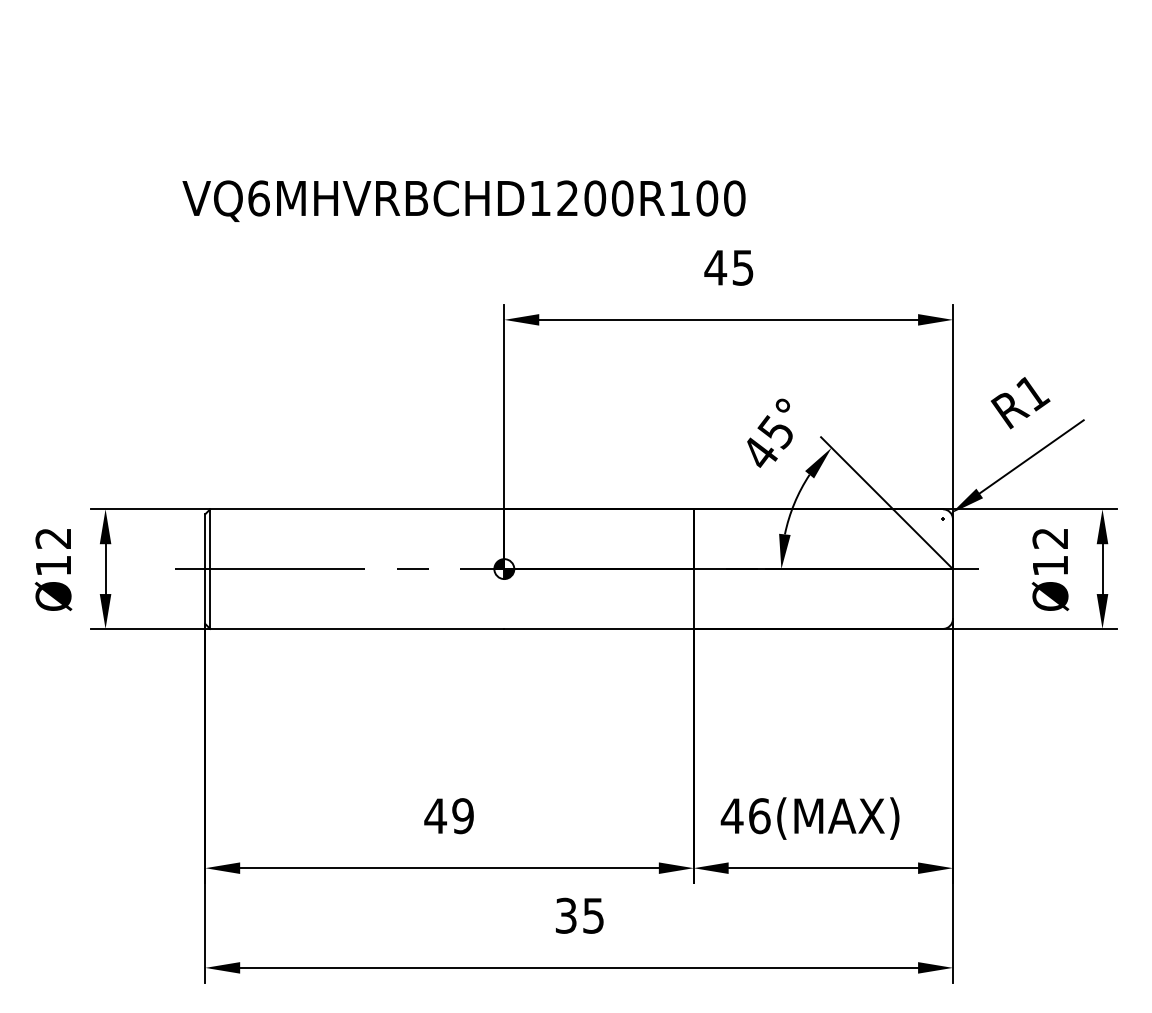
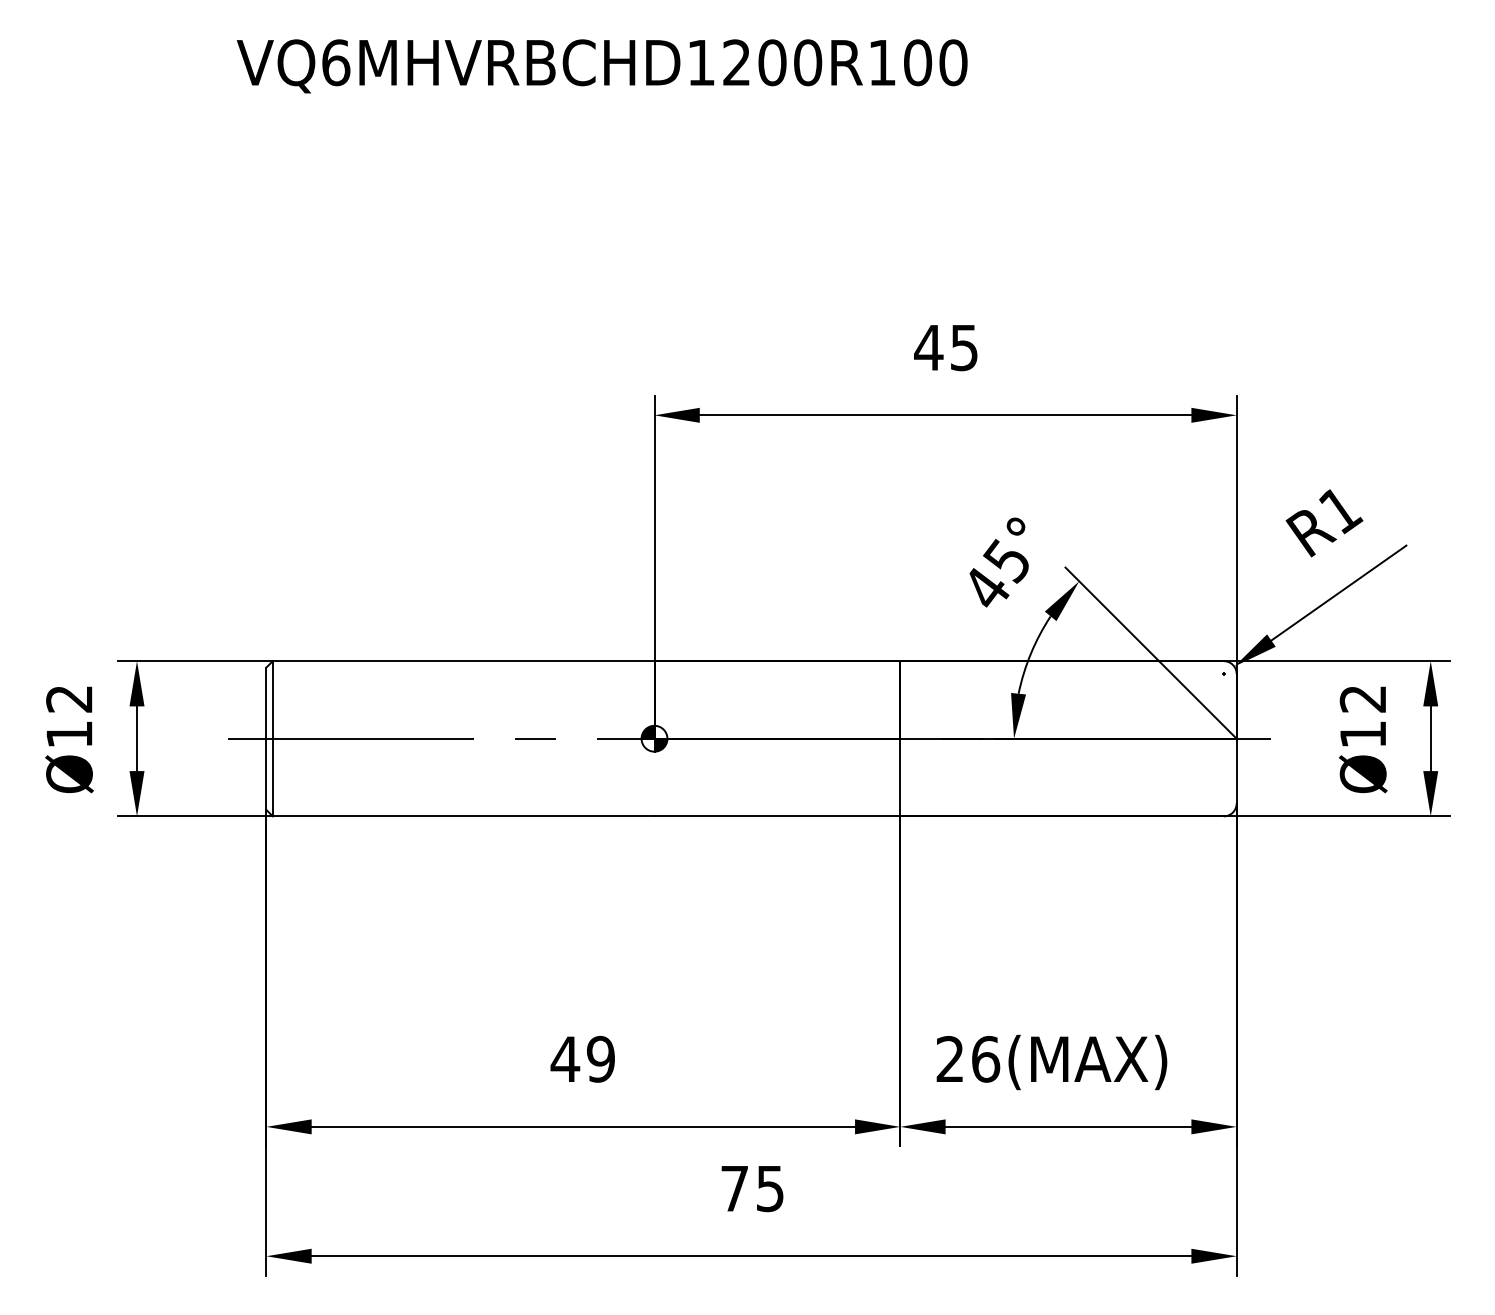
text: (463, 201) -> (601, 66), moved
text: (731, 815) -> (949, 1058), 46(MAX) -> 26(MAX)
text: (565, 915) -> (734, 1188), 35 -> 75

